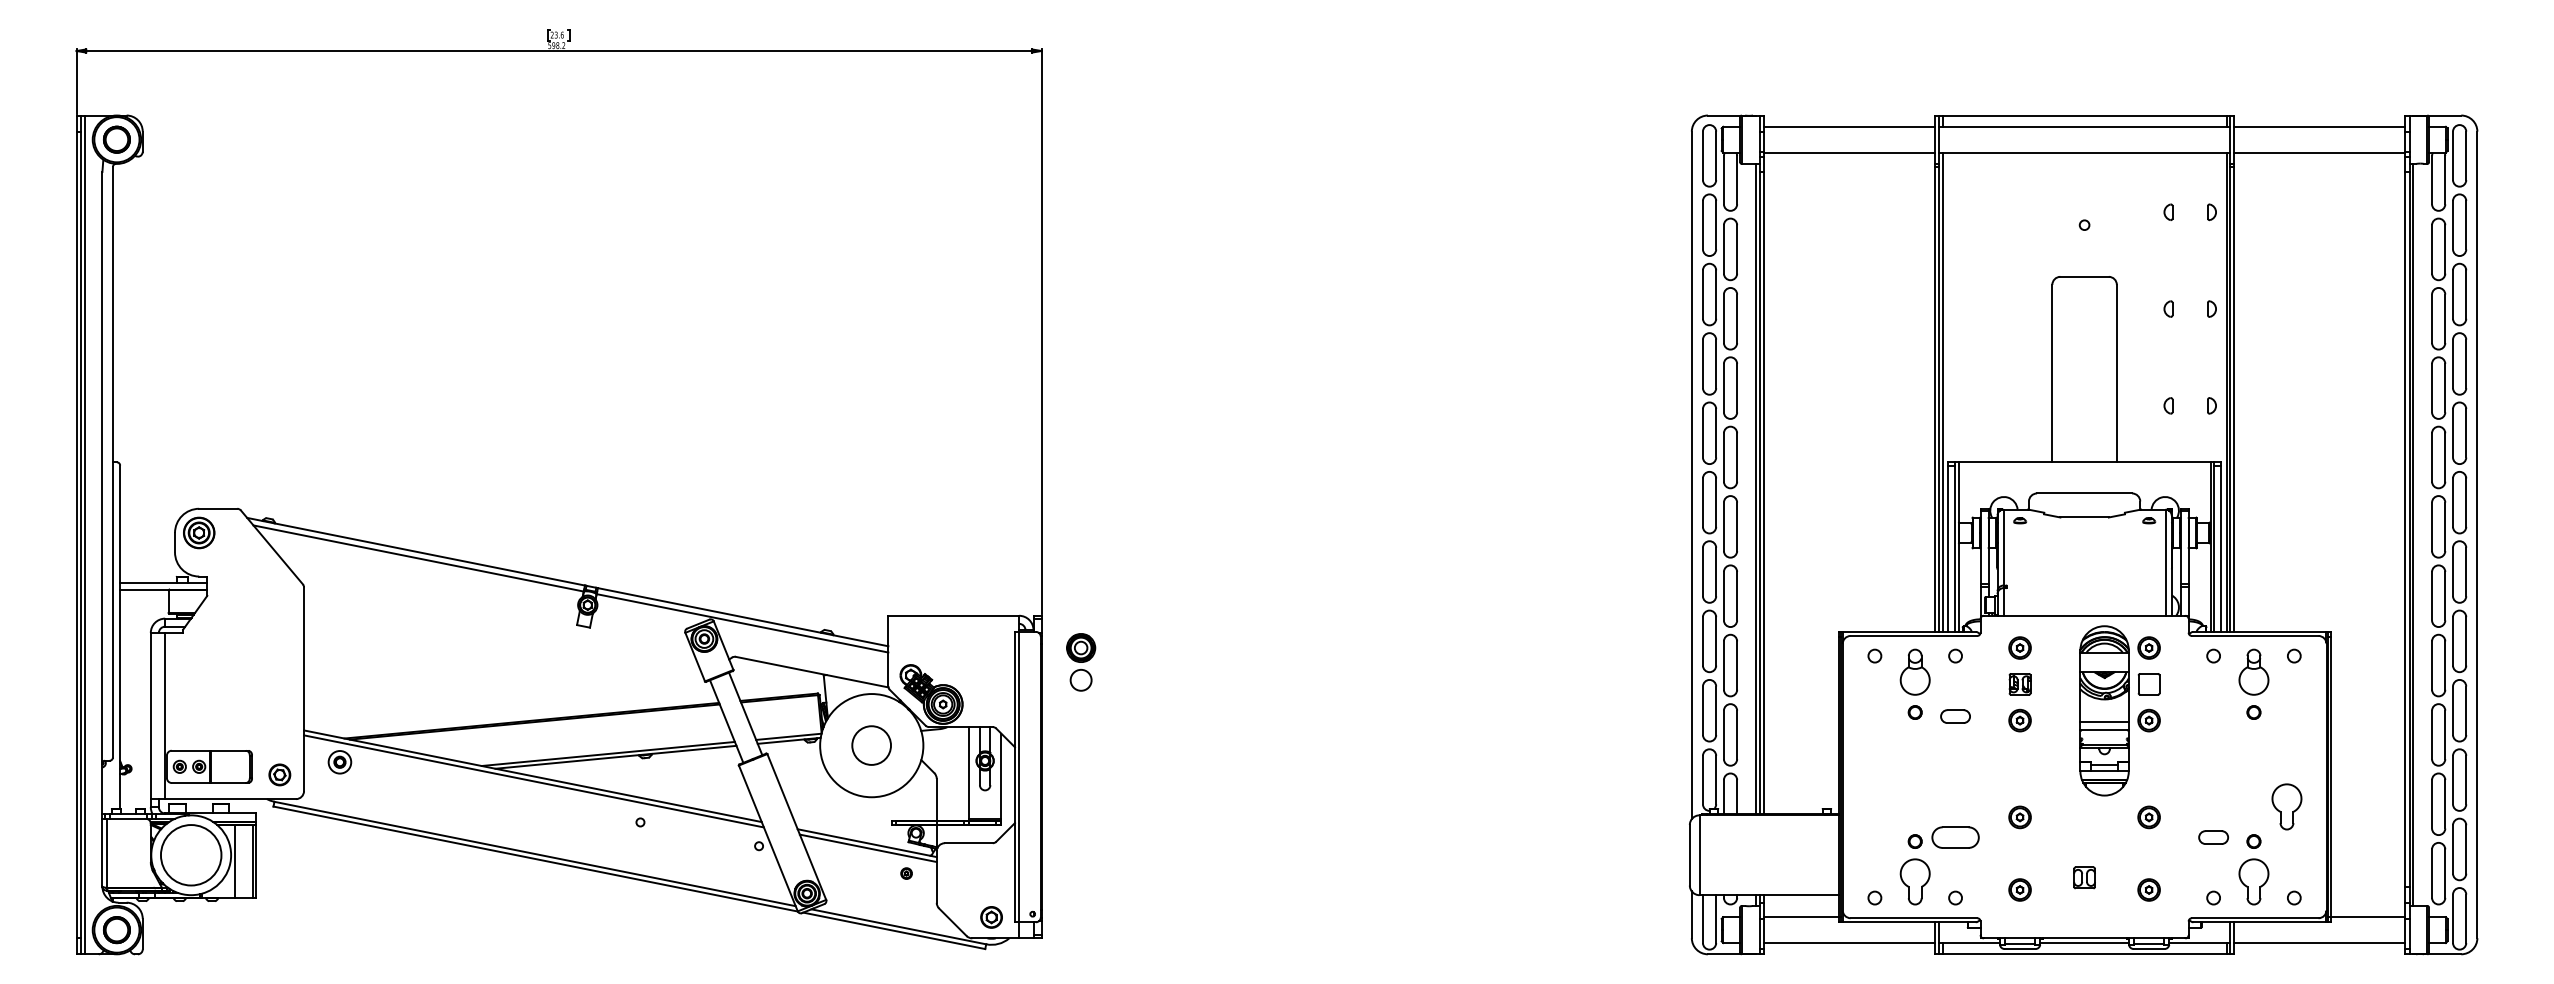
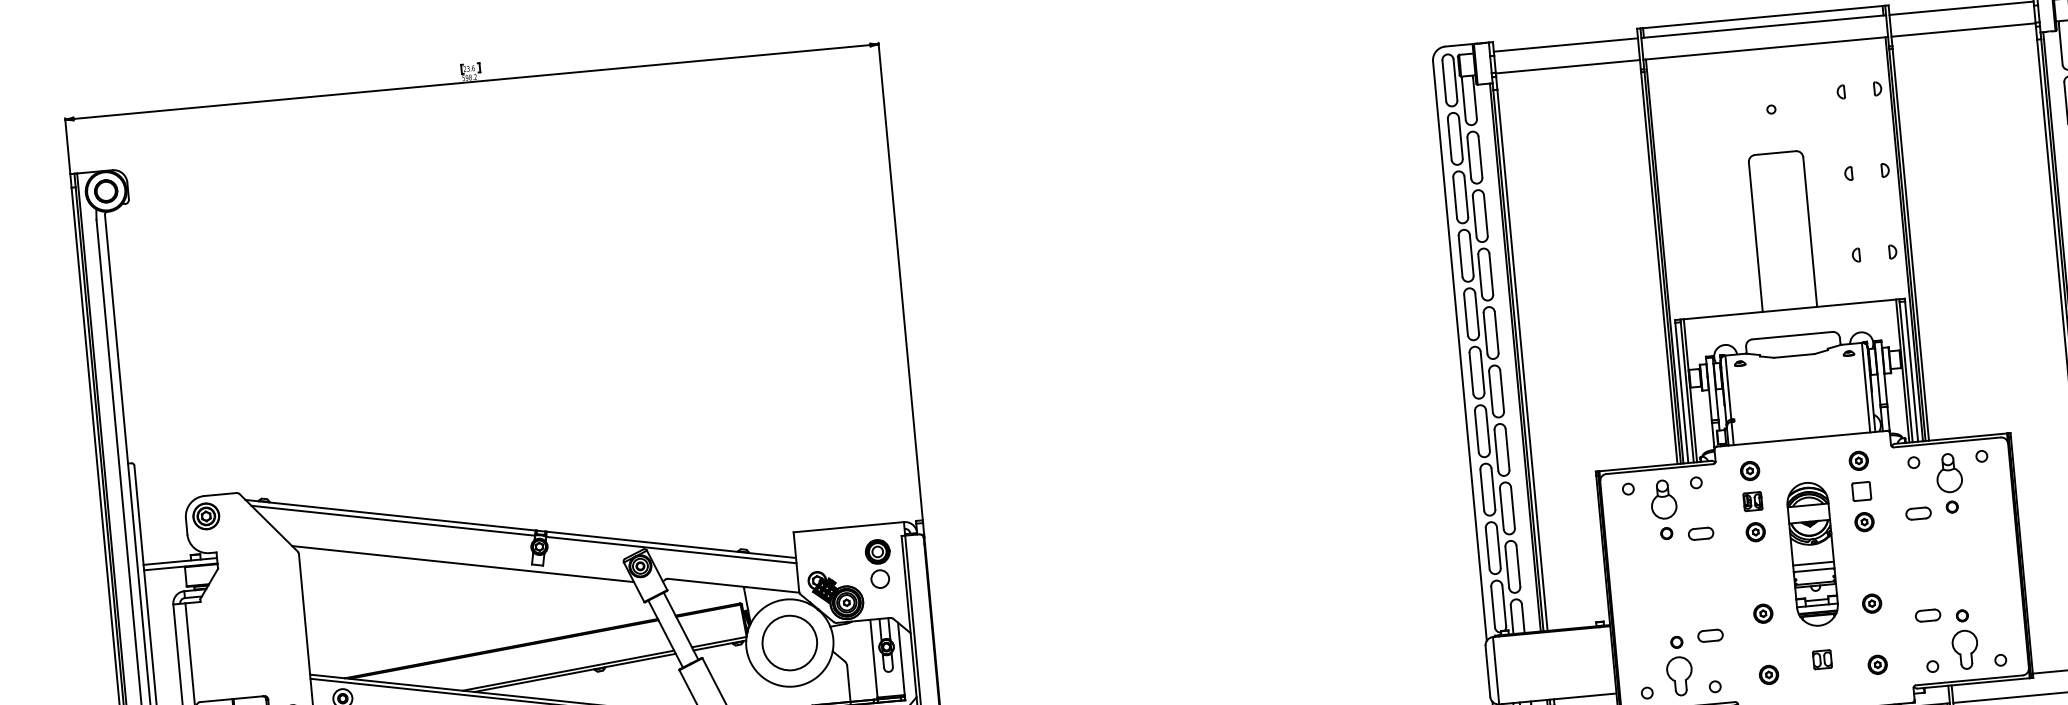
line: (495, 616) -> (462, 563), added
part: (1081, 662) -> (879, 564), moved
part: (2104, 710) -> (1812, 554), moved
part: (2213, 716) -> (1918, 513), added
circle: (871, 745) -> (789, 642), size x1.67
part: (2286, 806) -> (1987, 583), removed
part: (1955, 837) -> (1710, 635), size x0.62

